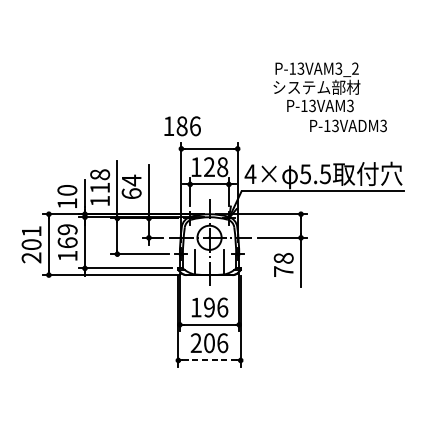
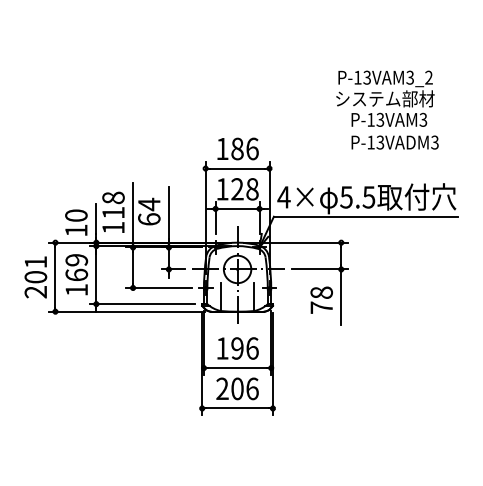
text: (317, 87) -> (385, 98), moved
text: (182, 125) -> (237, 148), moved
line: (209, 360) -> (237, 408), dashed -> solid

